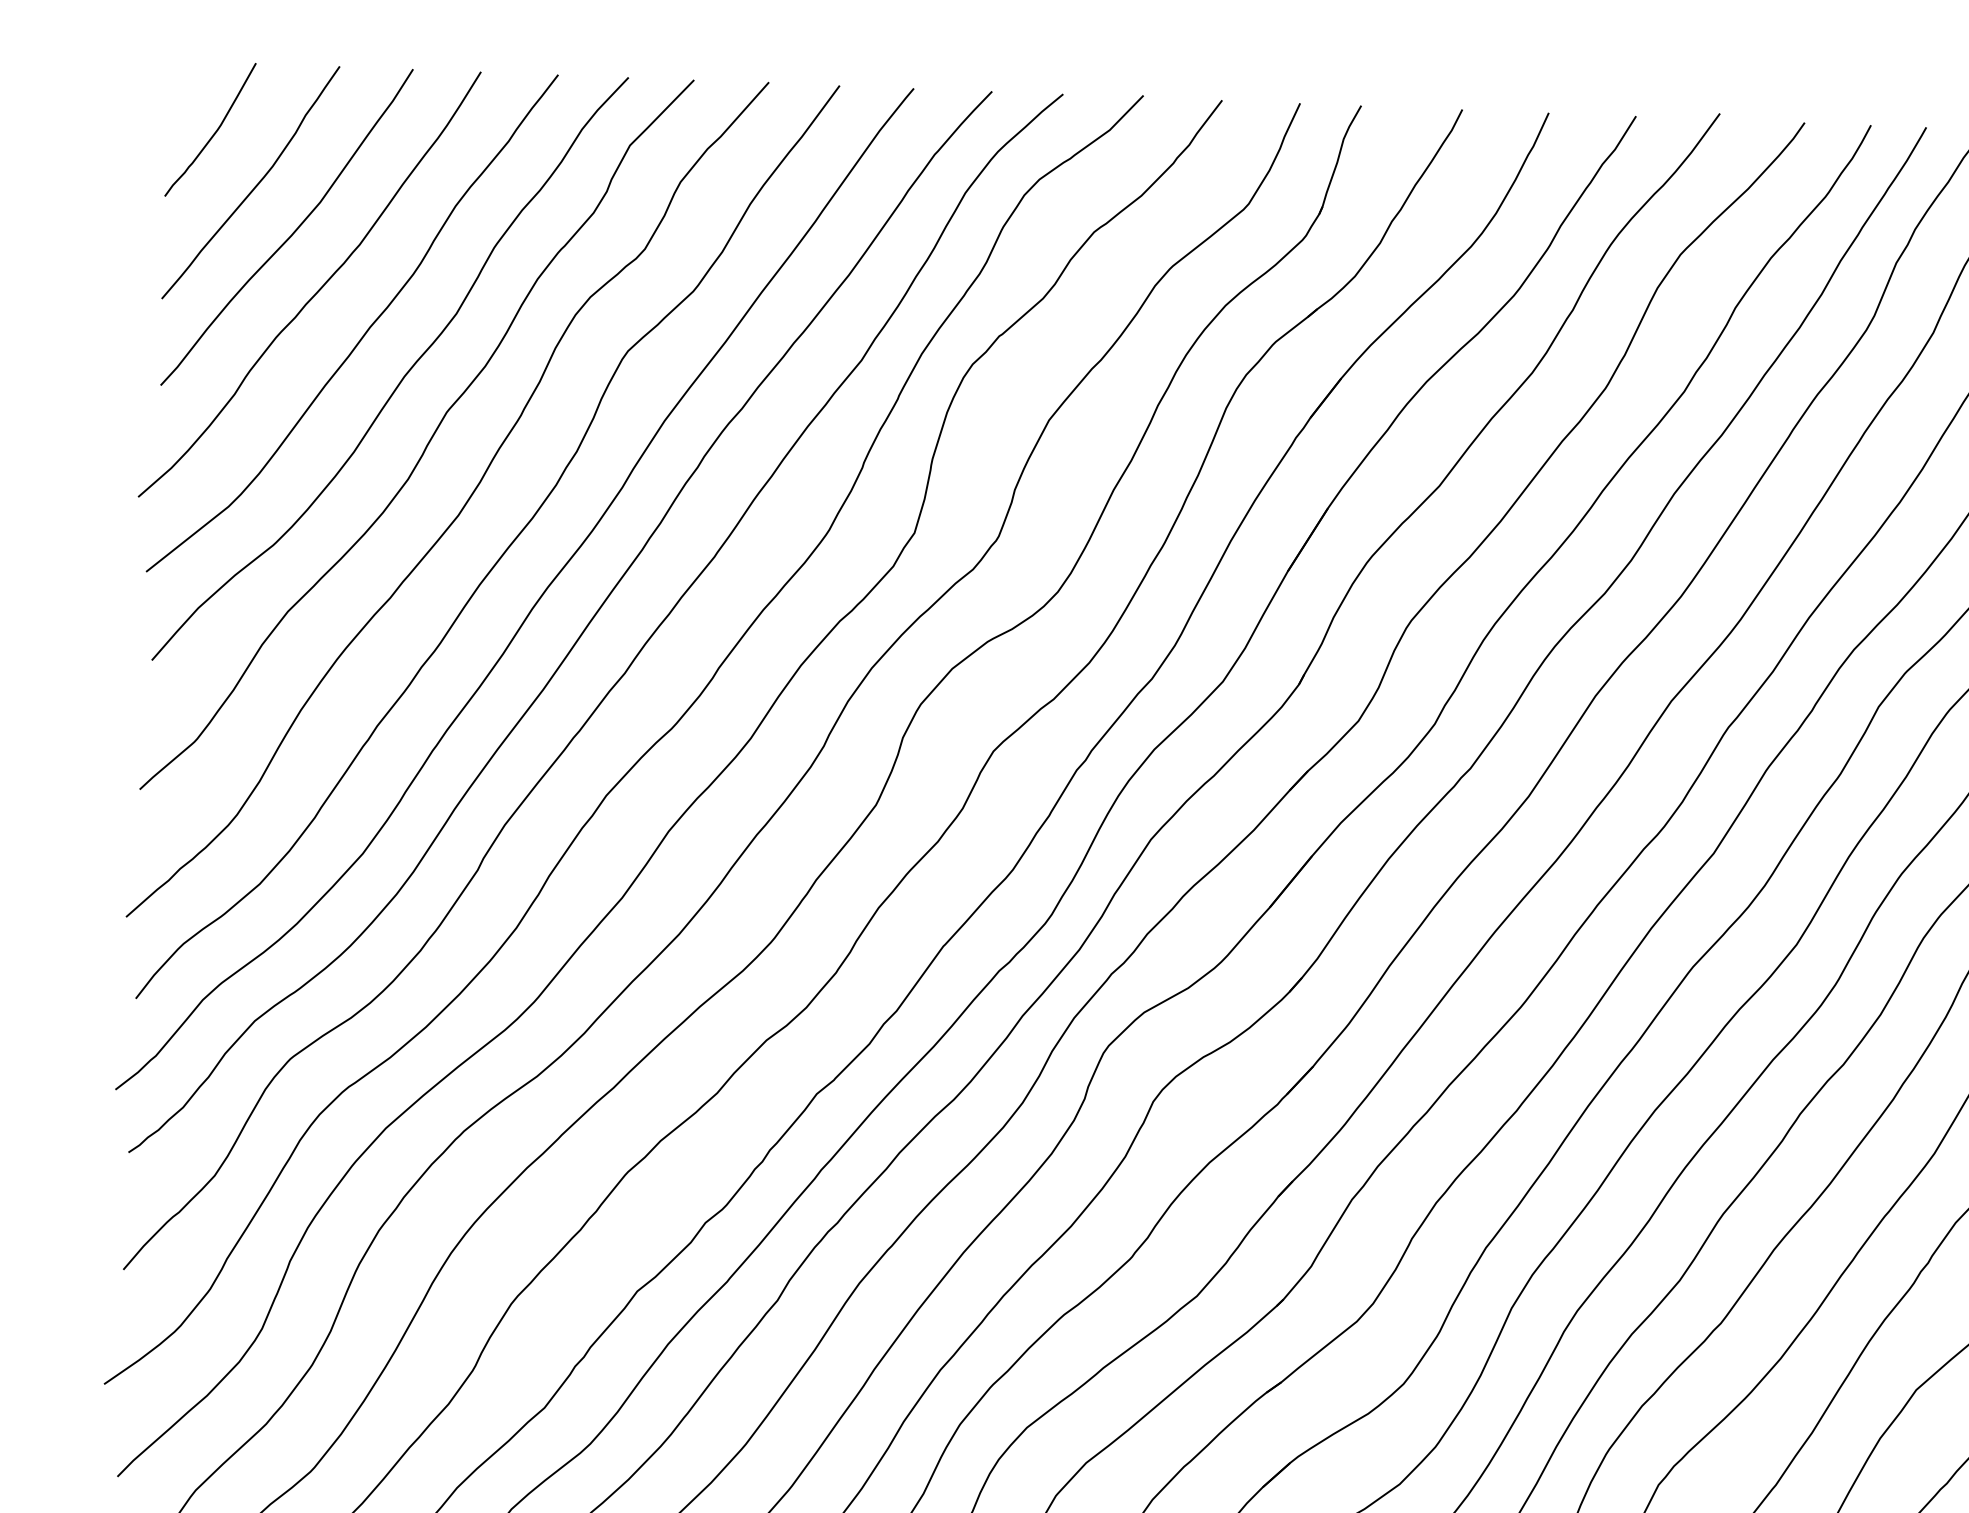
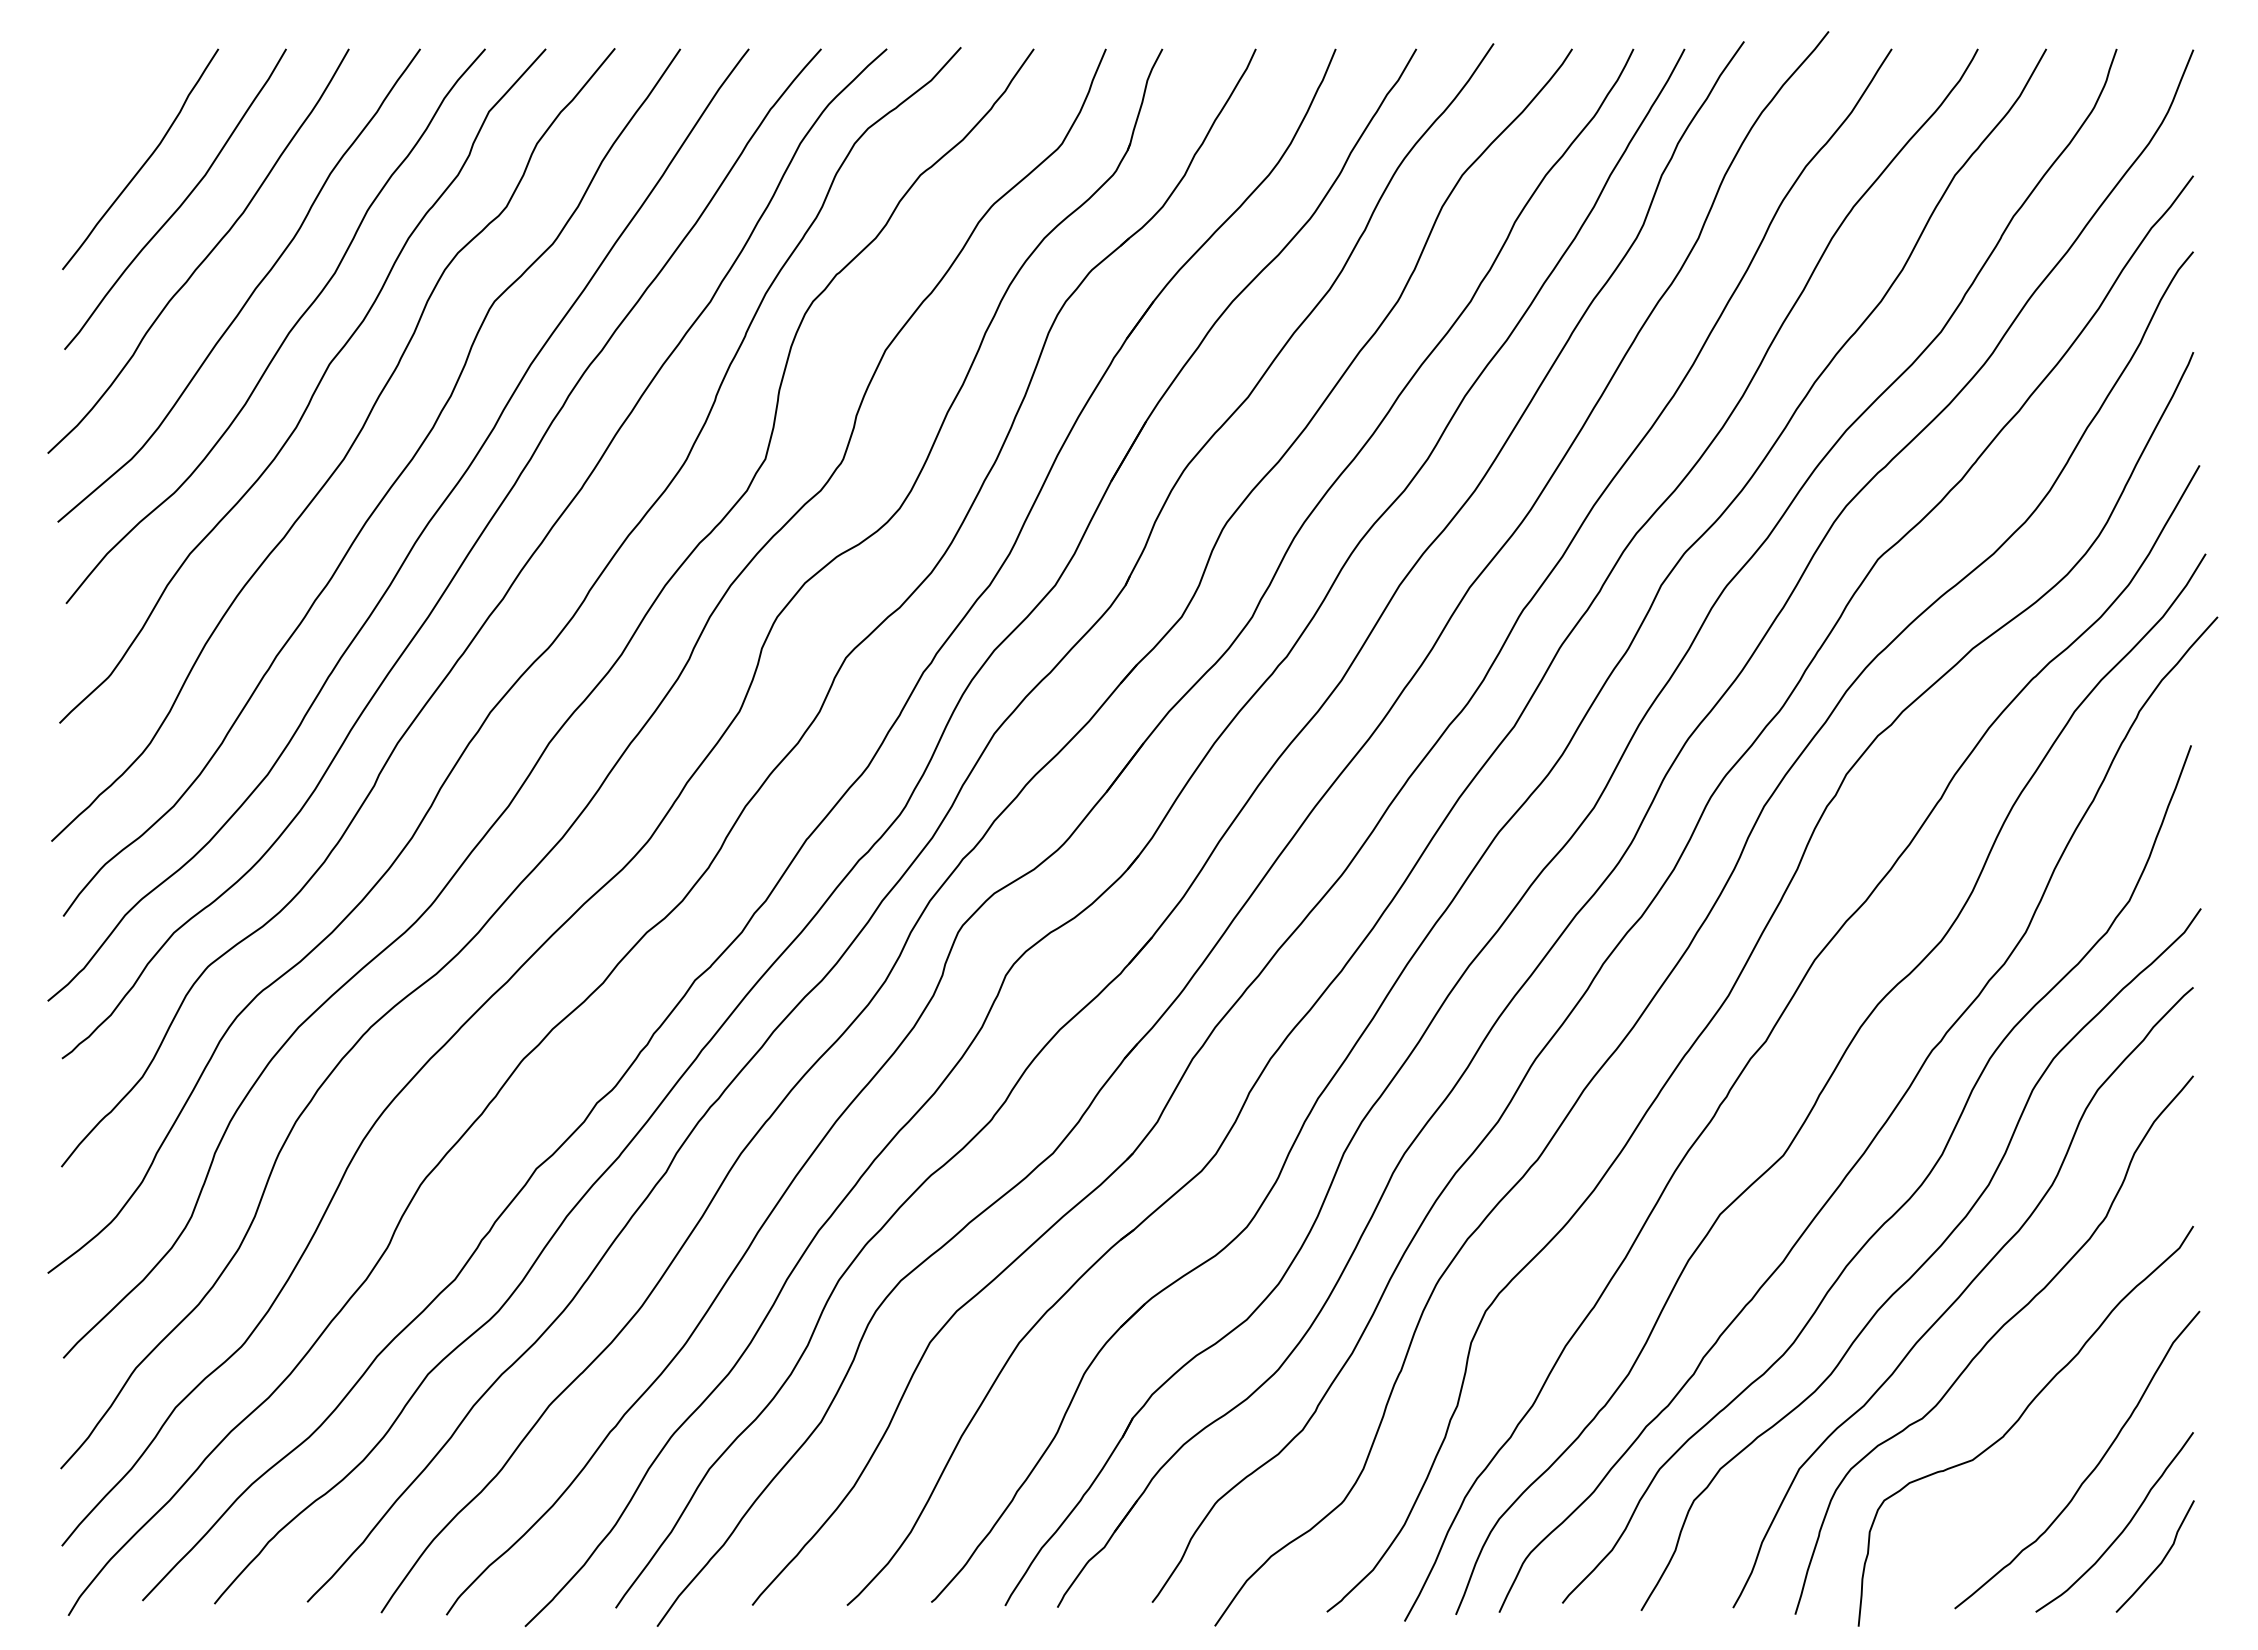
curve: (214, 131) -> (105, 113), removed

